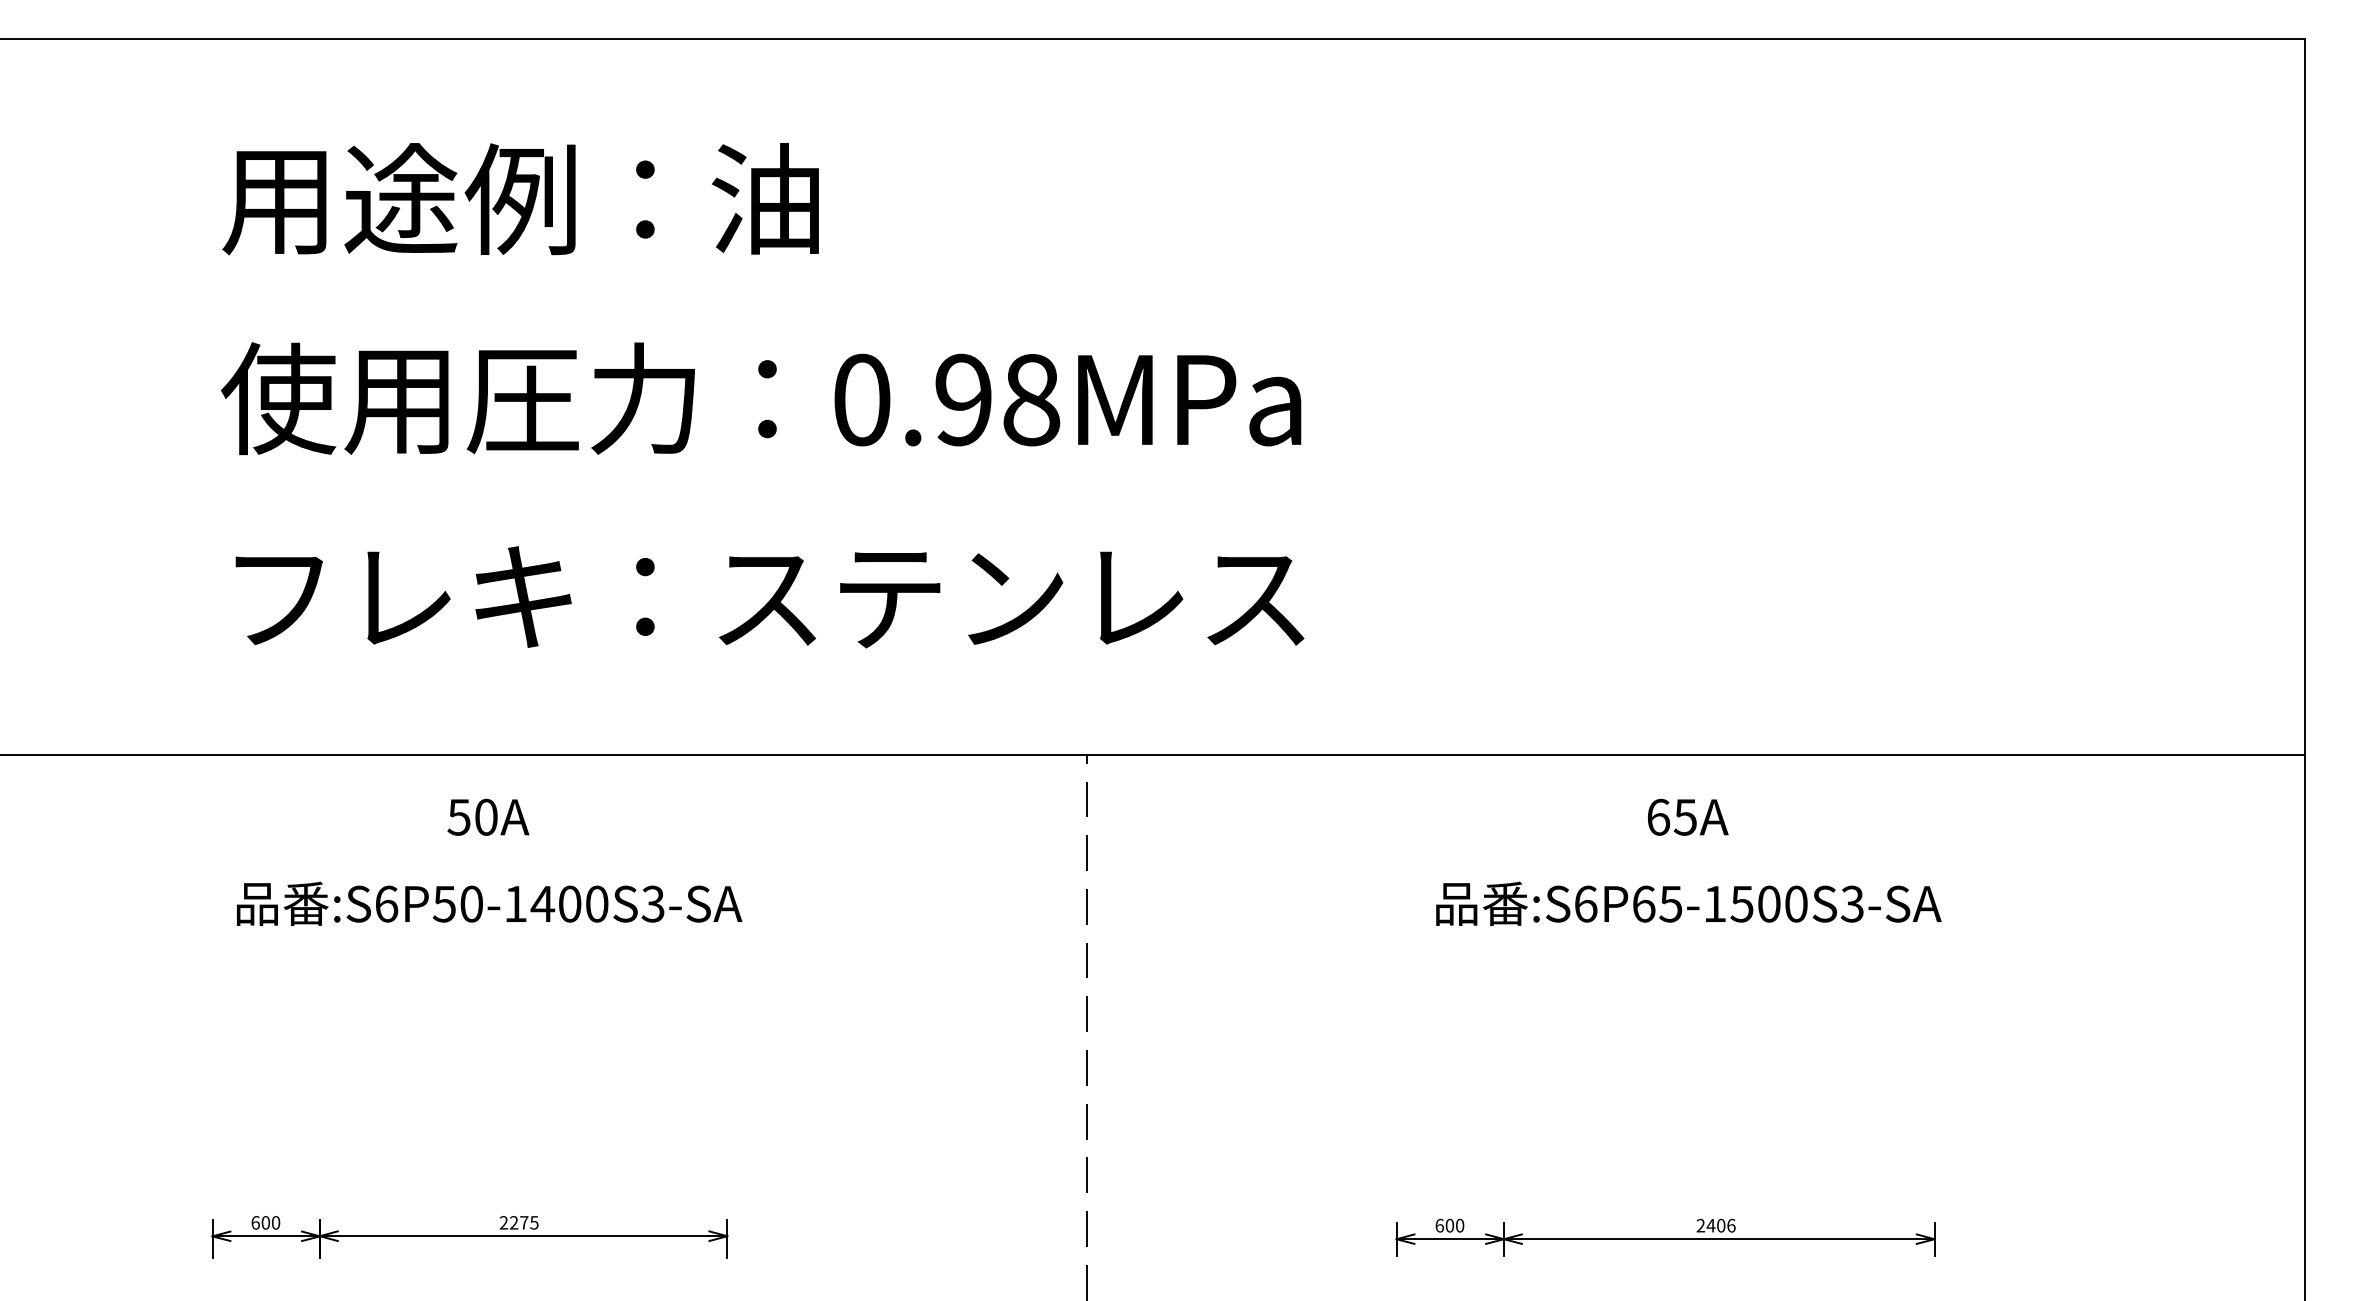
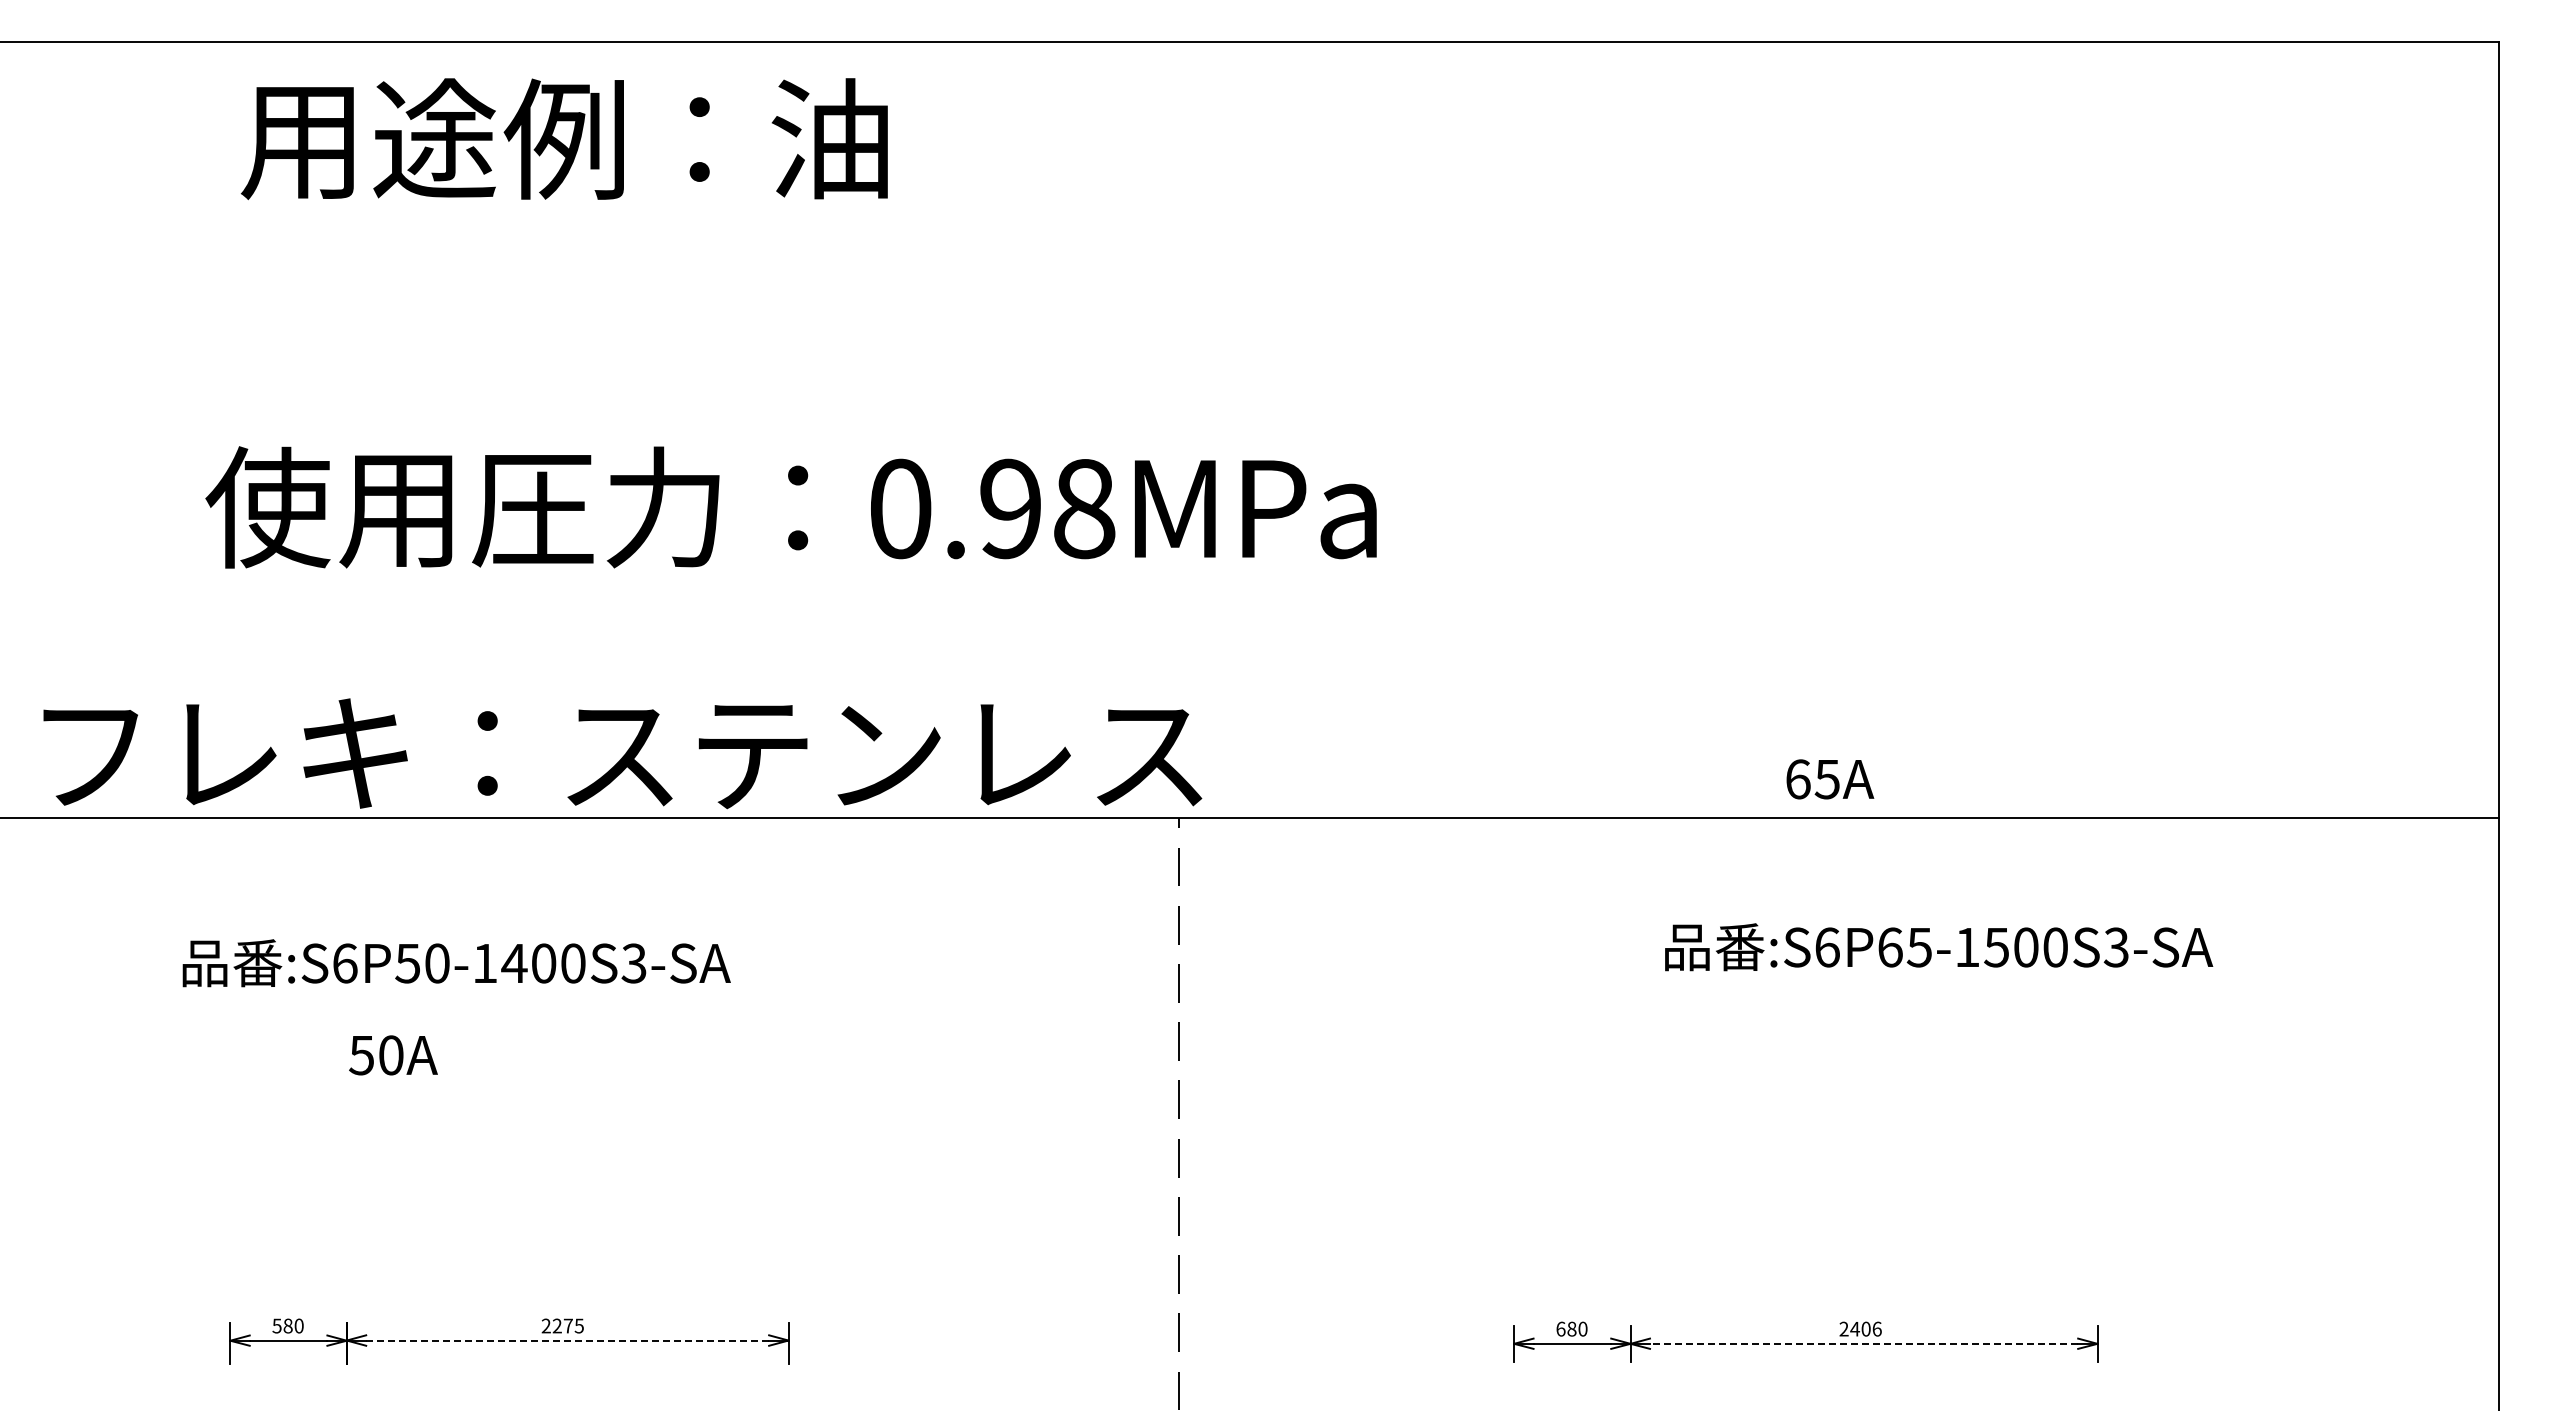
text: (519, 199) -> (563, 139), moved
text: (760, 398) -> (790, 507), moved
text: (769, 597) -> (622, 753), moved
text: (488, 817) -> (393, 1055), moved
text: (1688, 817) -> (1830, 779), moved
text: (489, 904) -> (456, 963), moved
text: (1689, 904) -> (1939, 947), moved
text: (260, 1222) -> (282, 1325), 600 -> 580
text: (1449, 1226) -> (1571, 1329), 600 -> 680
line: (523, 1236) -> (567, 1340), solid -> dashed
line: (1718, 1238) -> (1863, 1343), solid -> dashed

